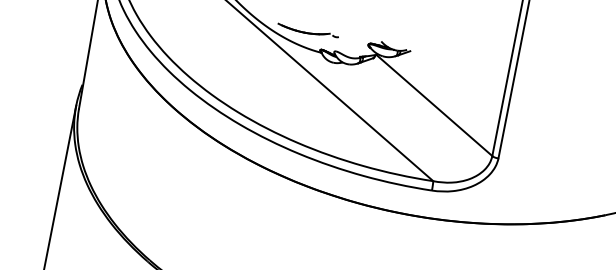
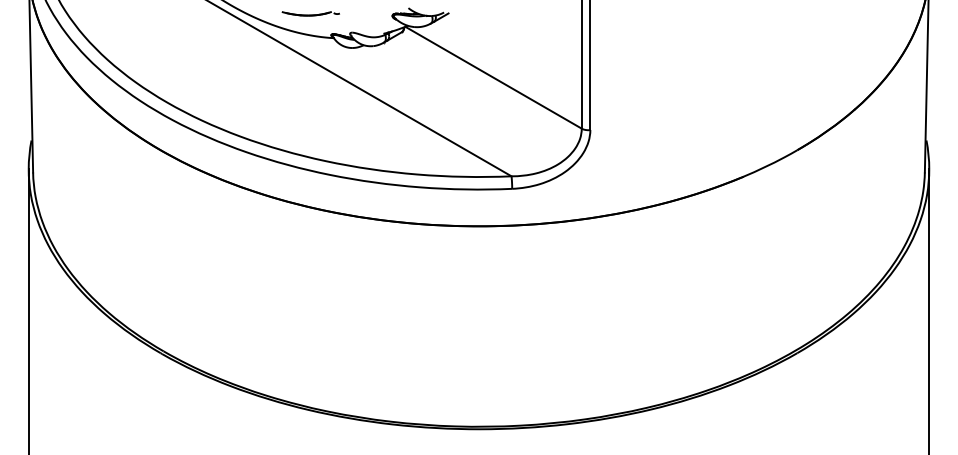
part: (307, 31) -> (310, 13), size x0.7

